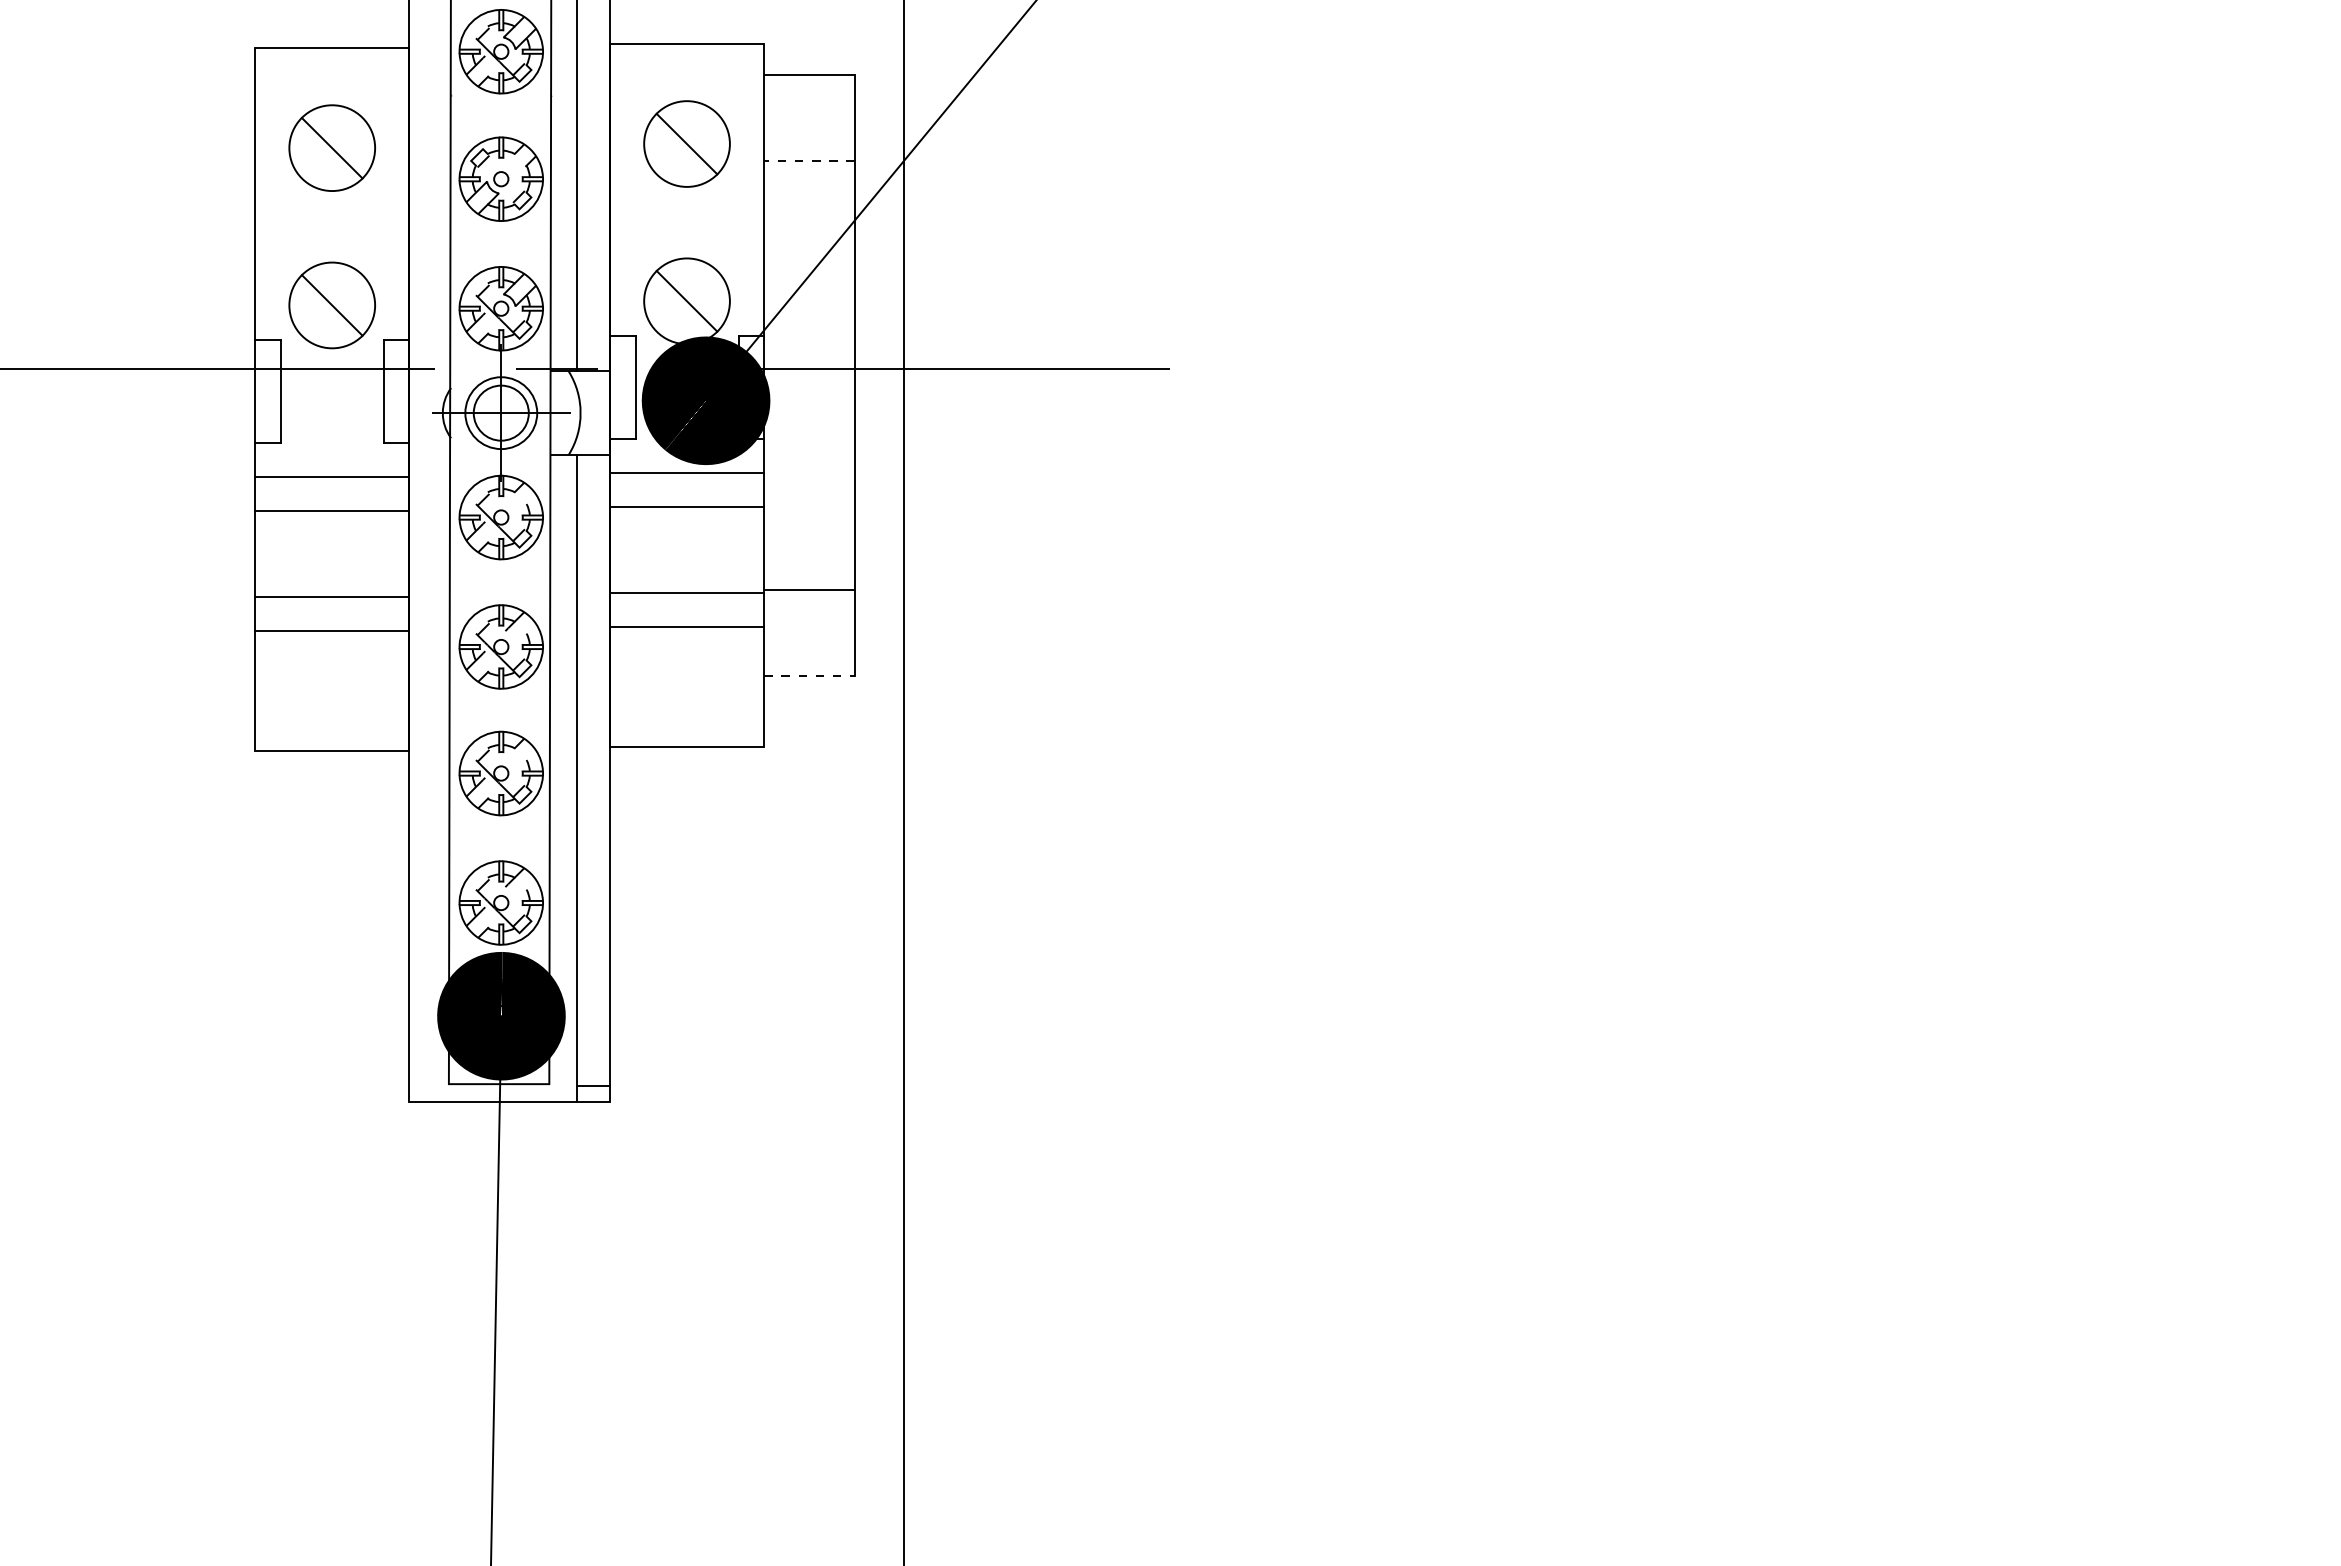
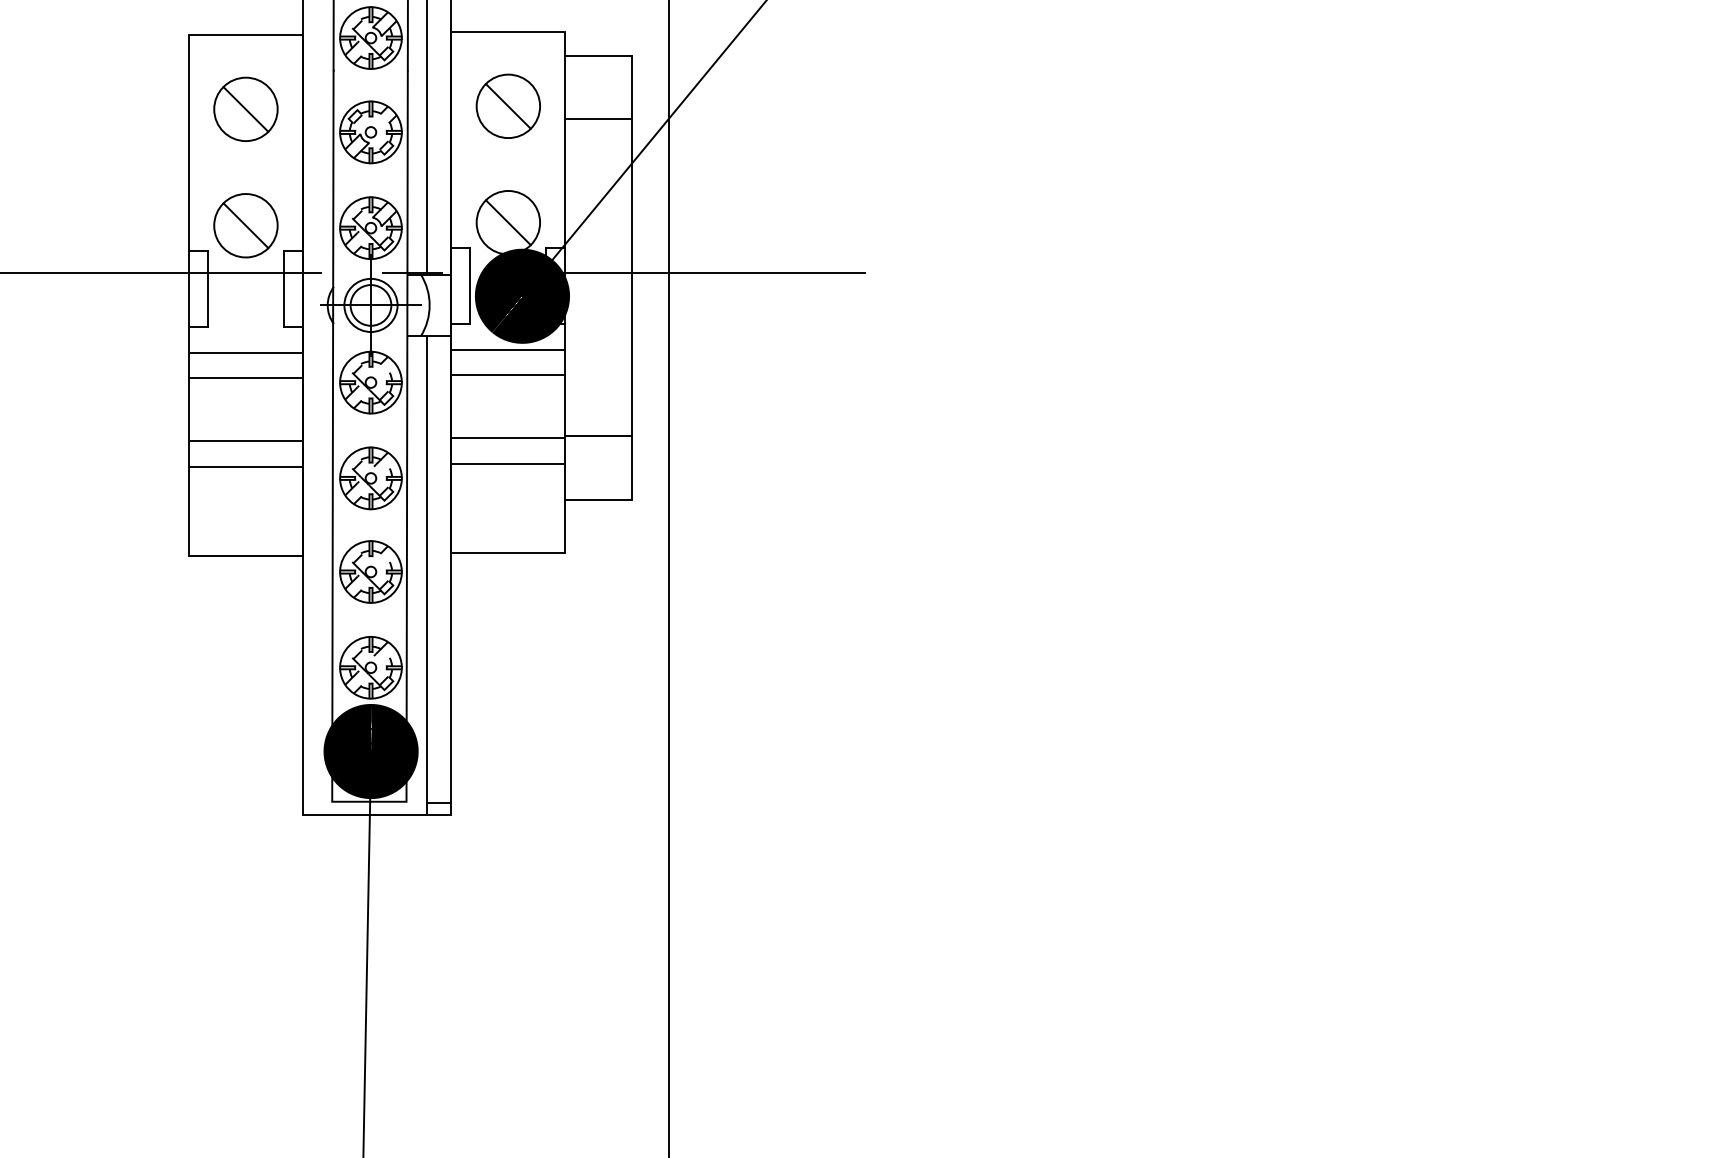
line: (809, 161) -> (598, 119), dashed -> solid
line: (810, 675) -> (599, 499), dashed -> solid

